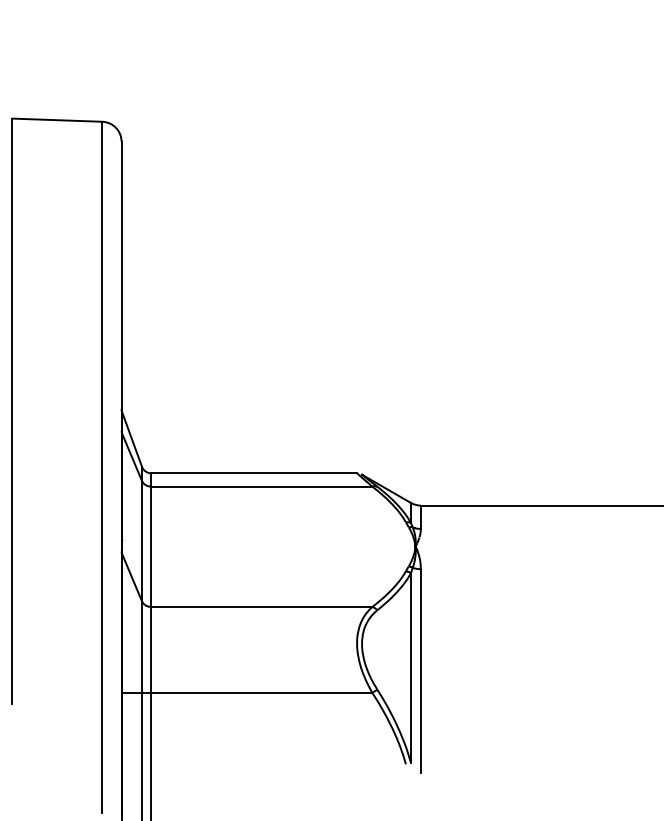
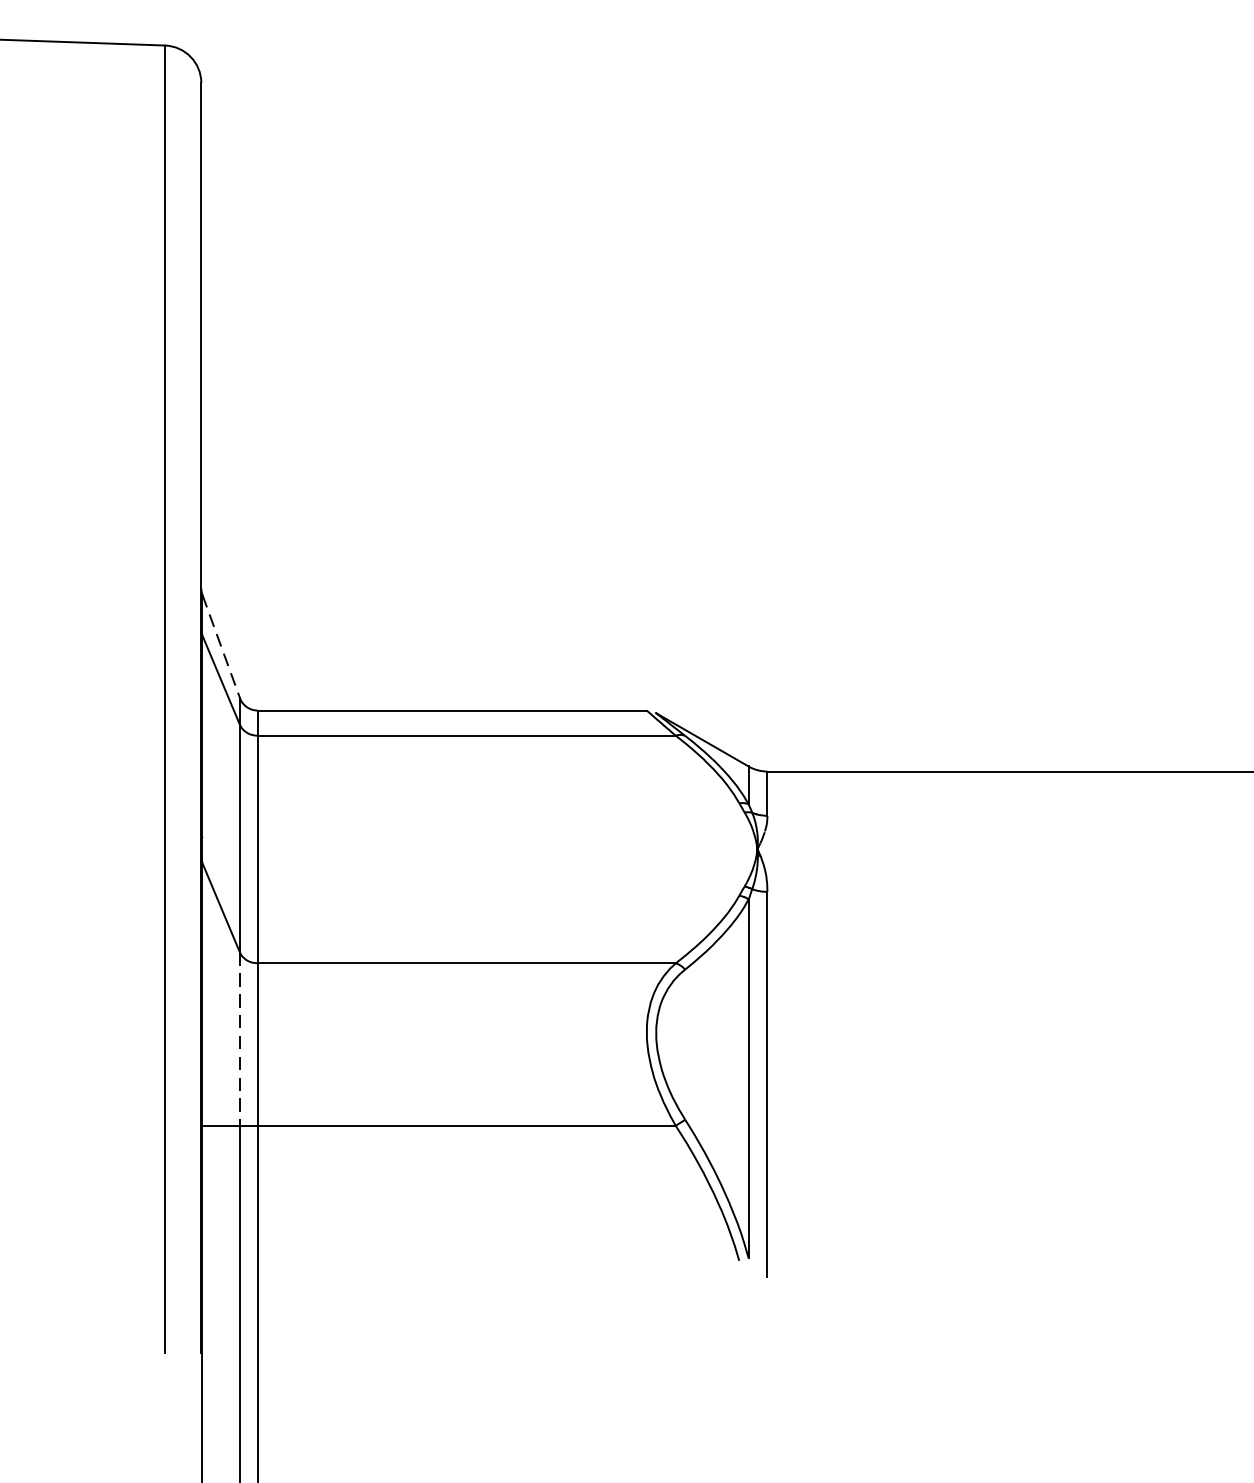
line: (132, 439) -> (222, 646), solid -> dashed
line: (142, 647) -> (240, 1039), solid -> dashed

